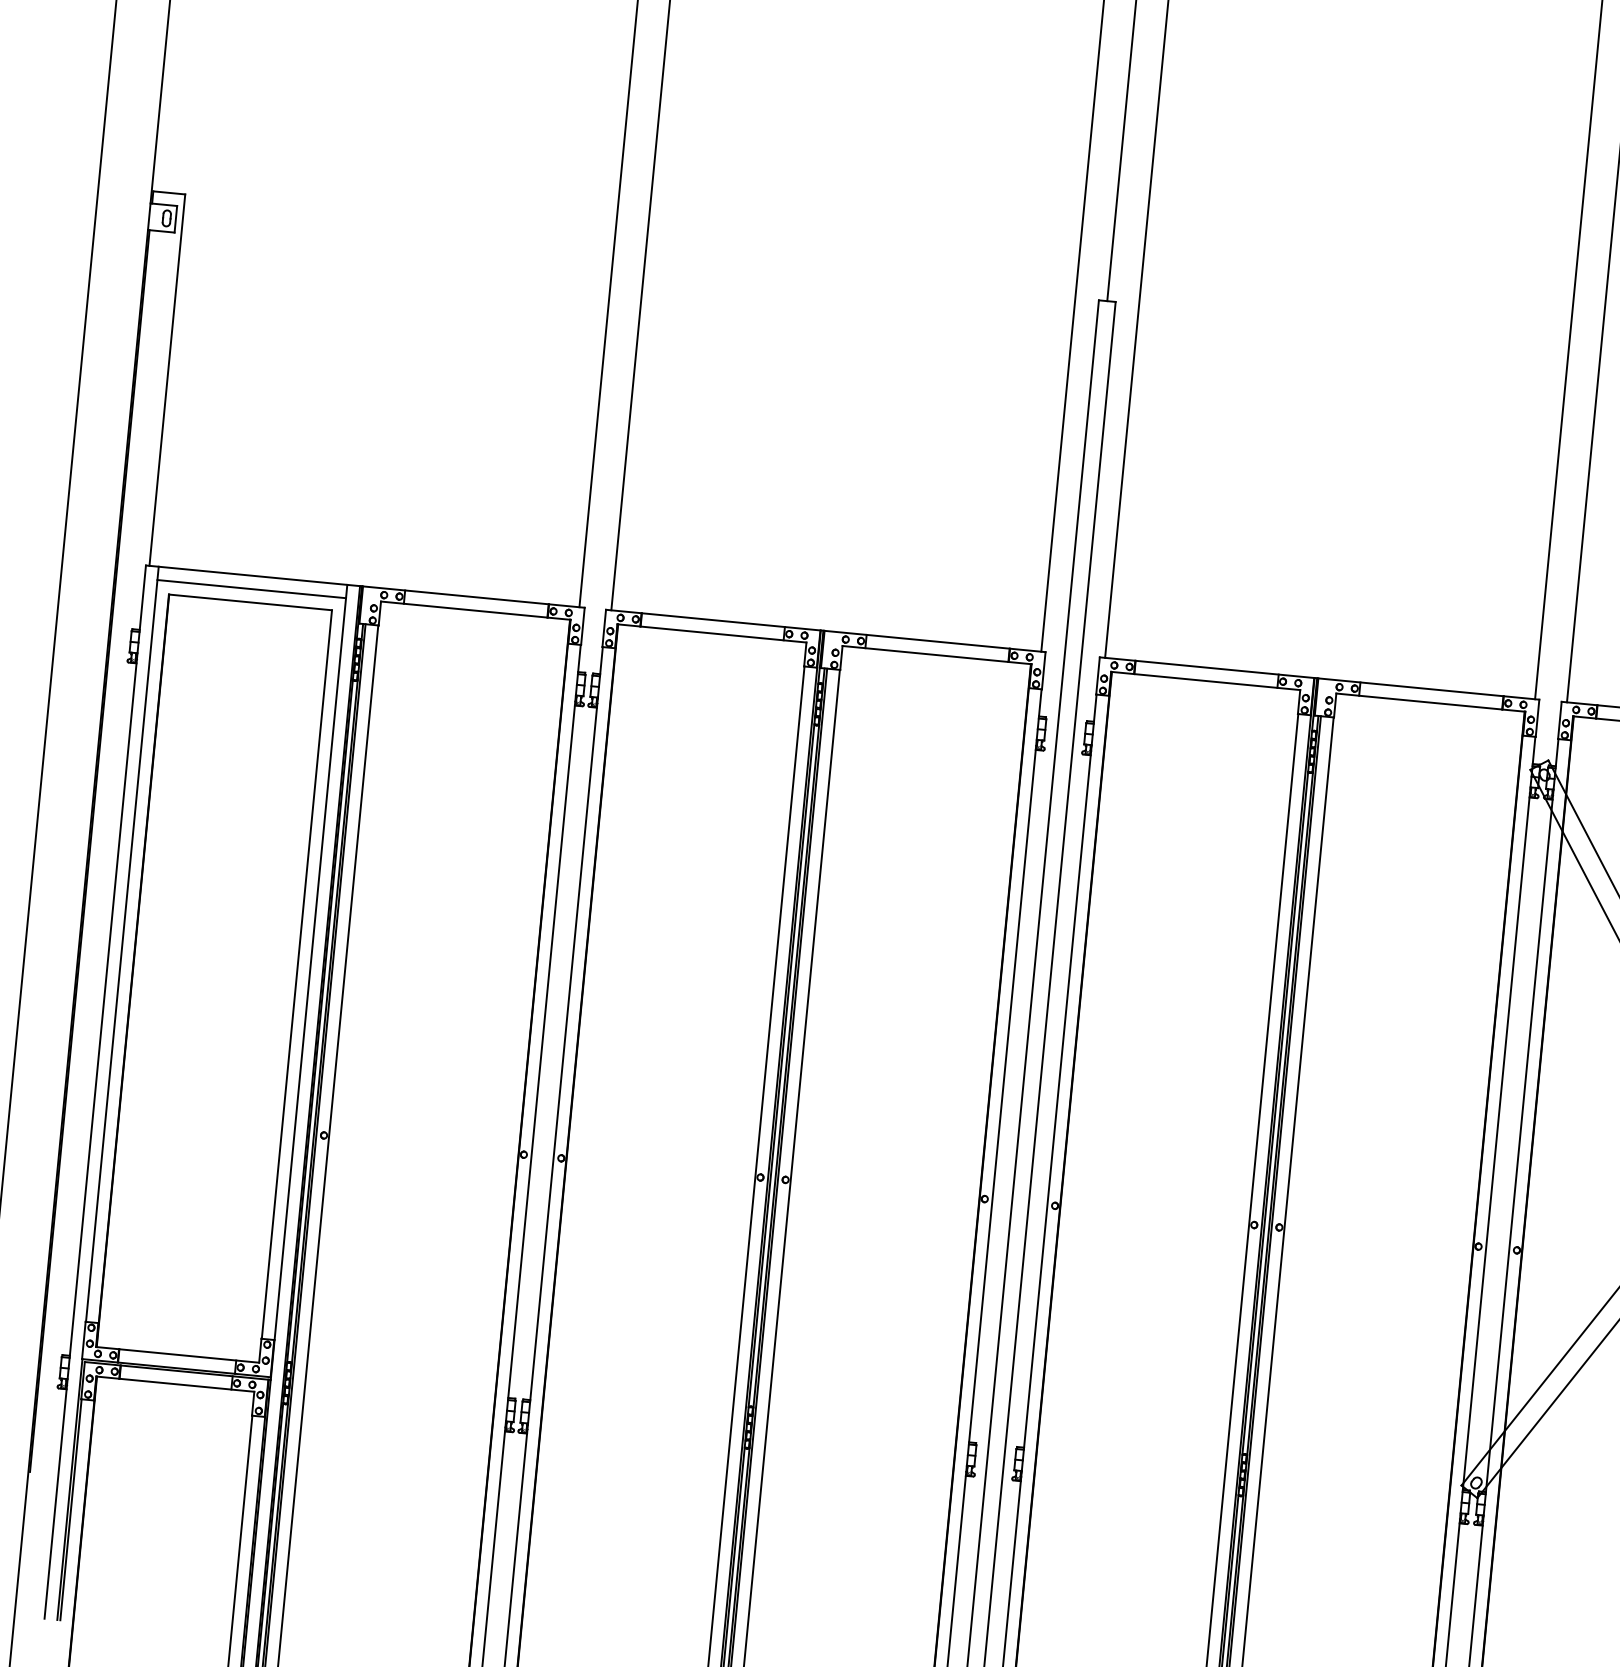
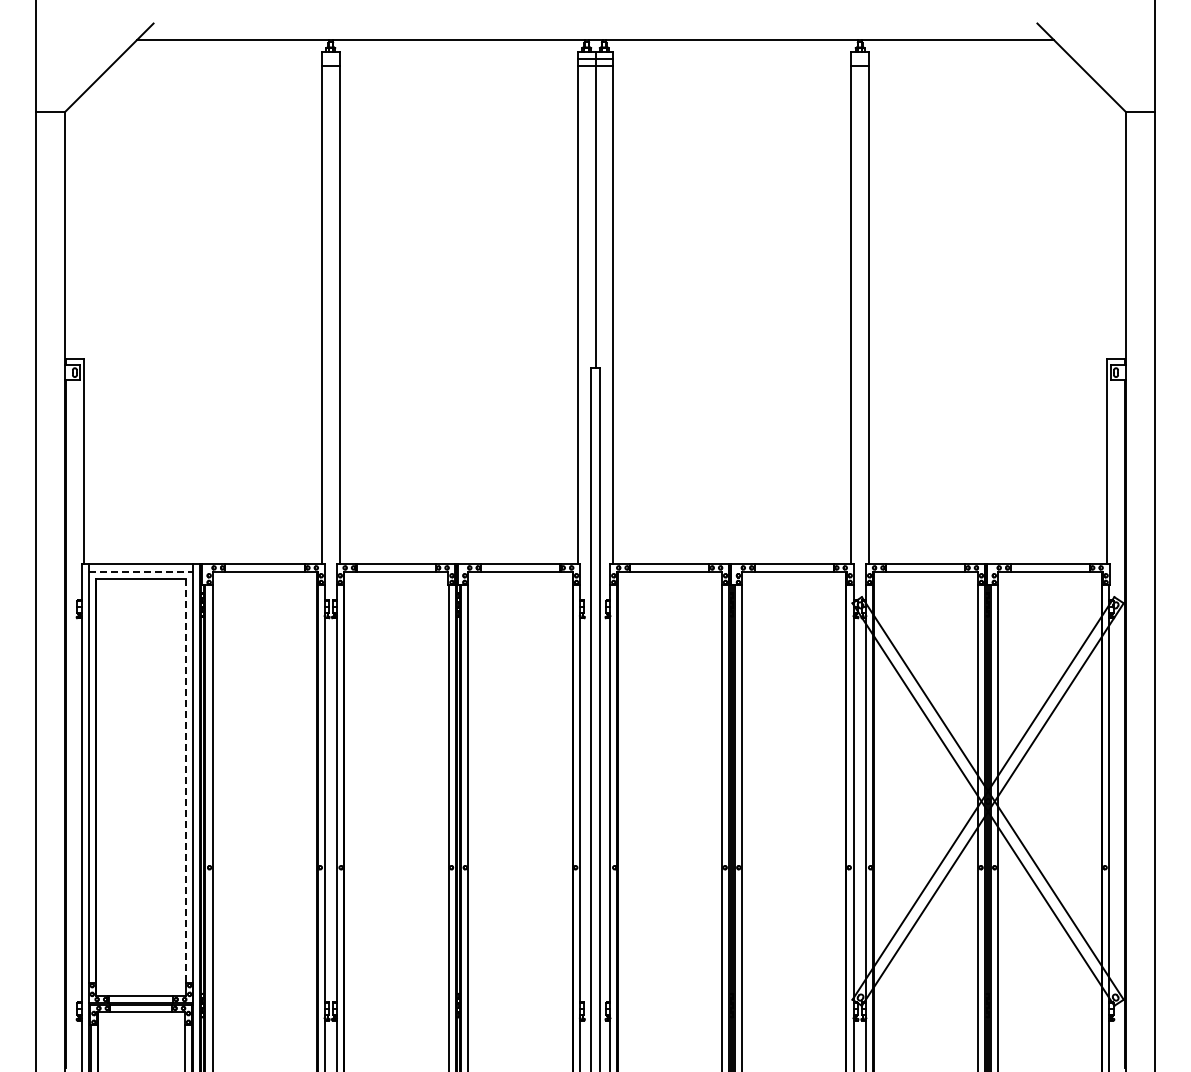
line: (252, 588) -> (141, 571), solid -> dashed
line: (297, 974) -> (186, 780), solid -> dashed

